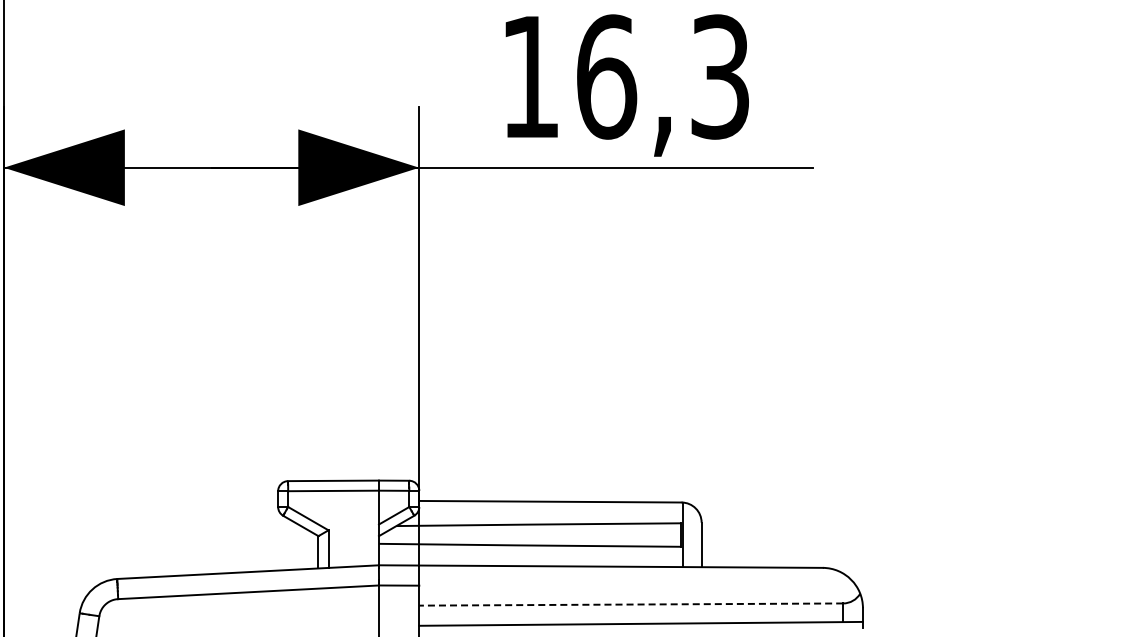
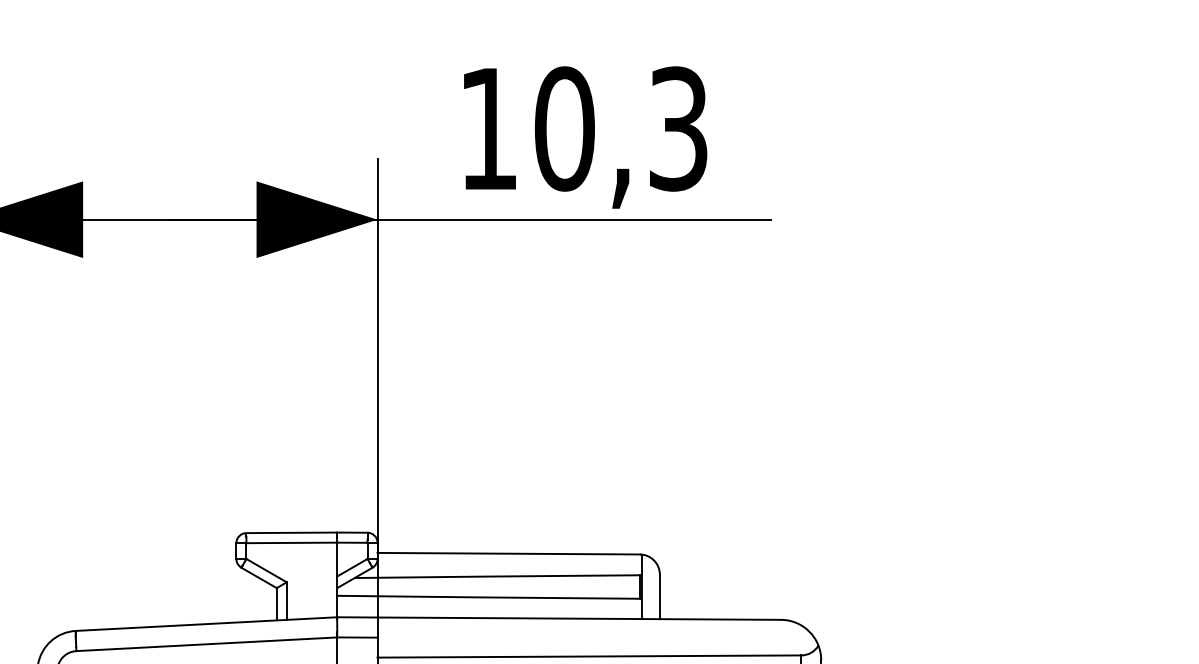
text: (606, 76) -> (564, 128), 16,3 -> 10,3
line: (631, 604) -> (589, 656), dashed -> solid

